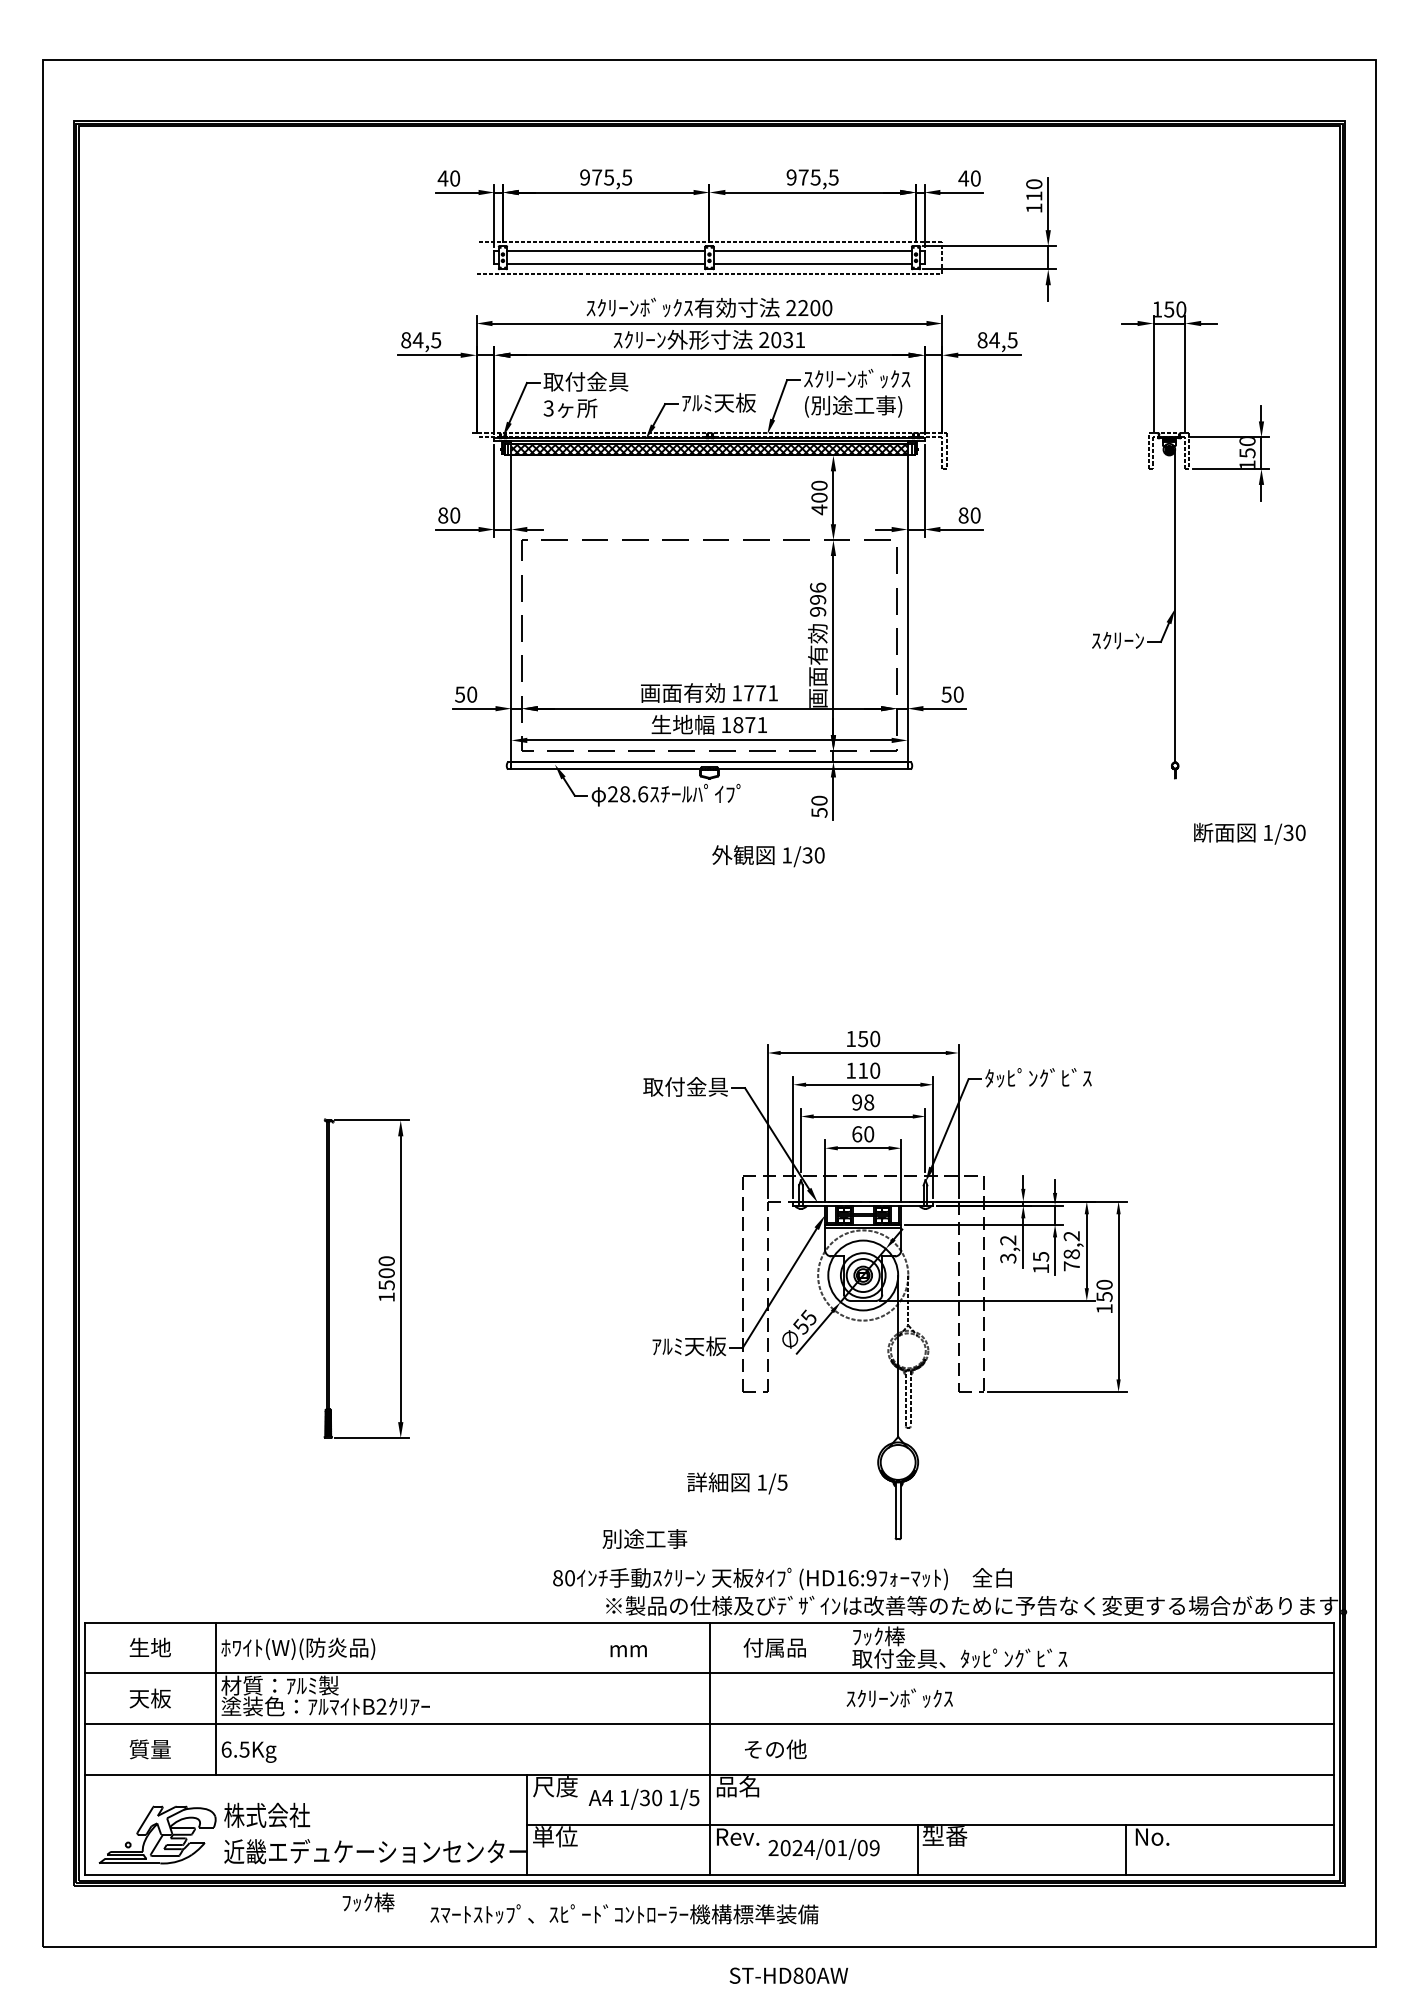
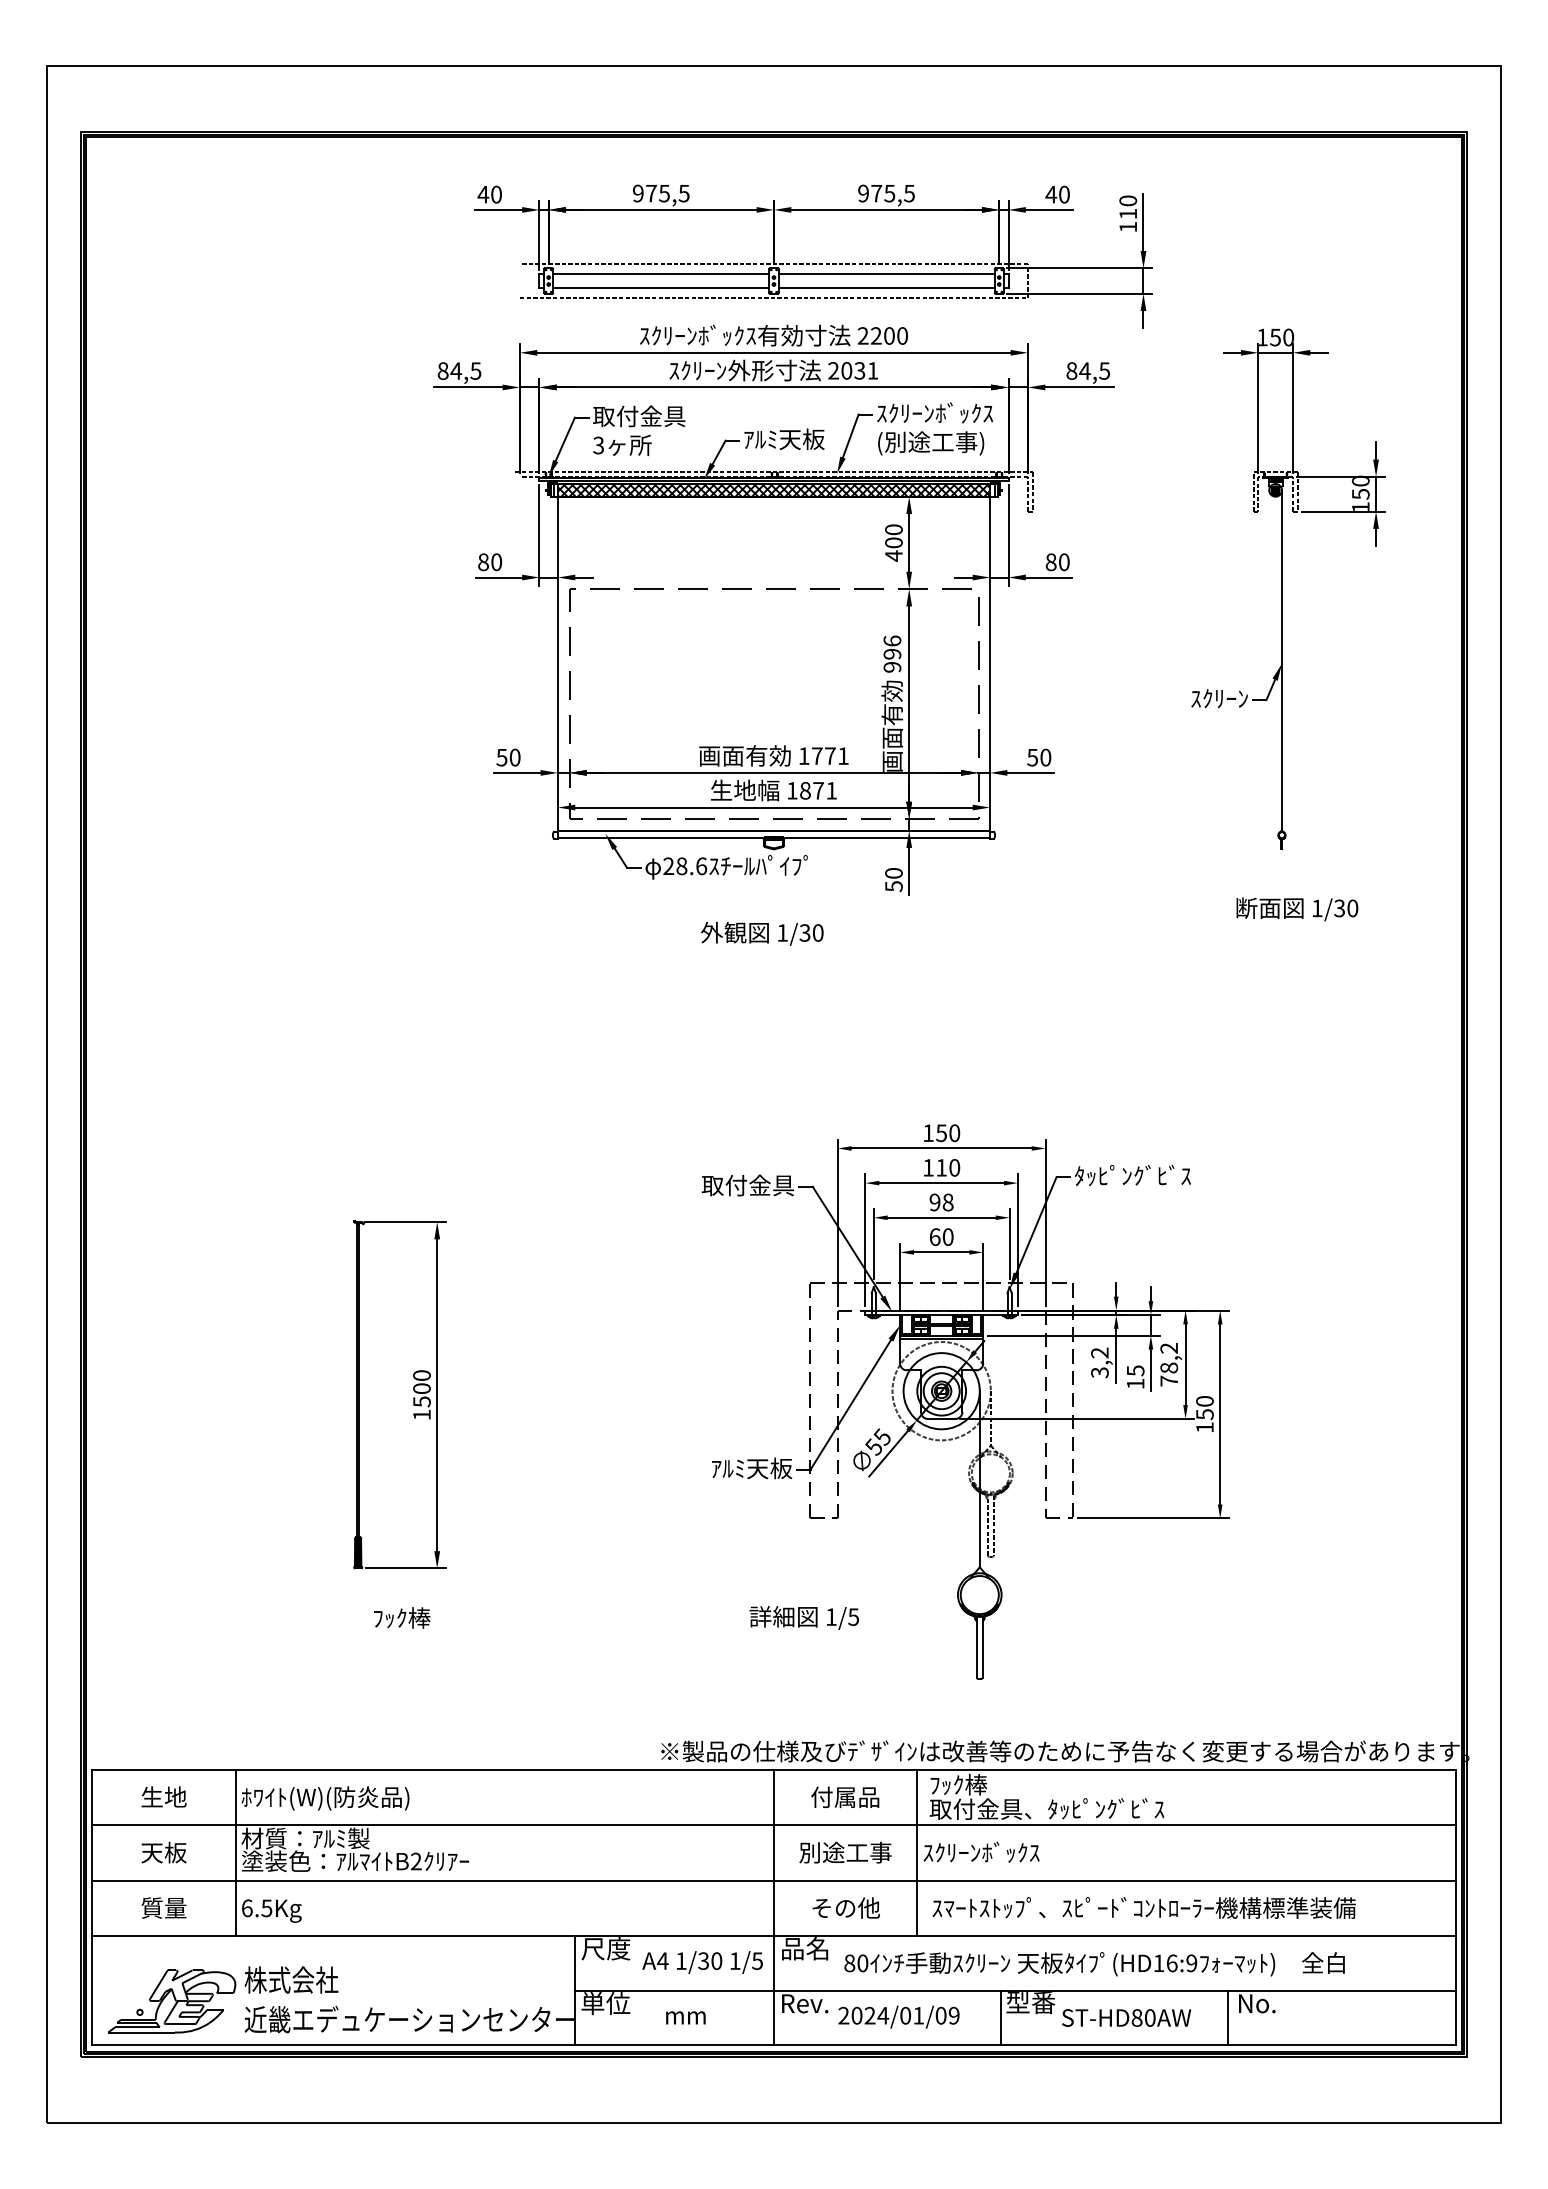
text: (1249, 833) -> (1297, 909), moved
text: (768, 855) -> (762, 933), moved
text: (644, 1538) -> (845, 1852), moved
text: (782, 1579) -> (1094, 1964), moved
text: (628, 1650) -> (685, 2017), moved
line: (841, 1698) -> (917, 1852), added
text: (368, 1901) -> (402, 1617), moved
text: (623, 1913) -> (1143, 1907), moved
text: (788, 1975) -> (1126, 2017), moved

